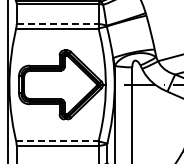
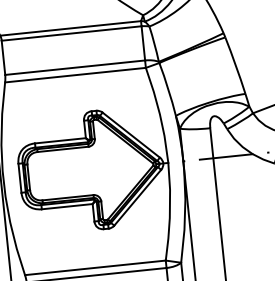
line: (57, 24) -> (74, 68), dashed -> solid
line: (57, 141) -> (95, 268), dashed -> solid

